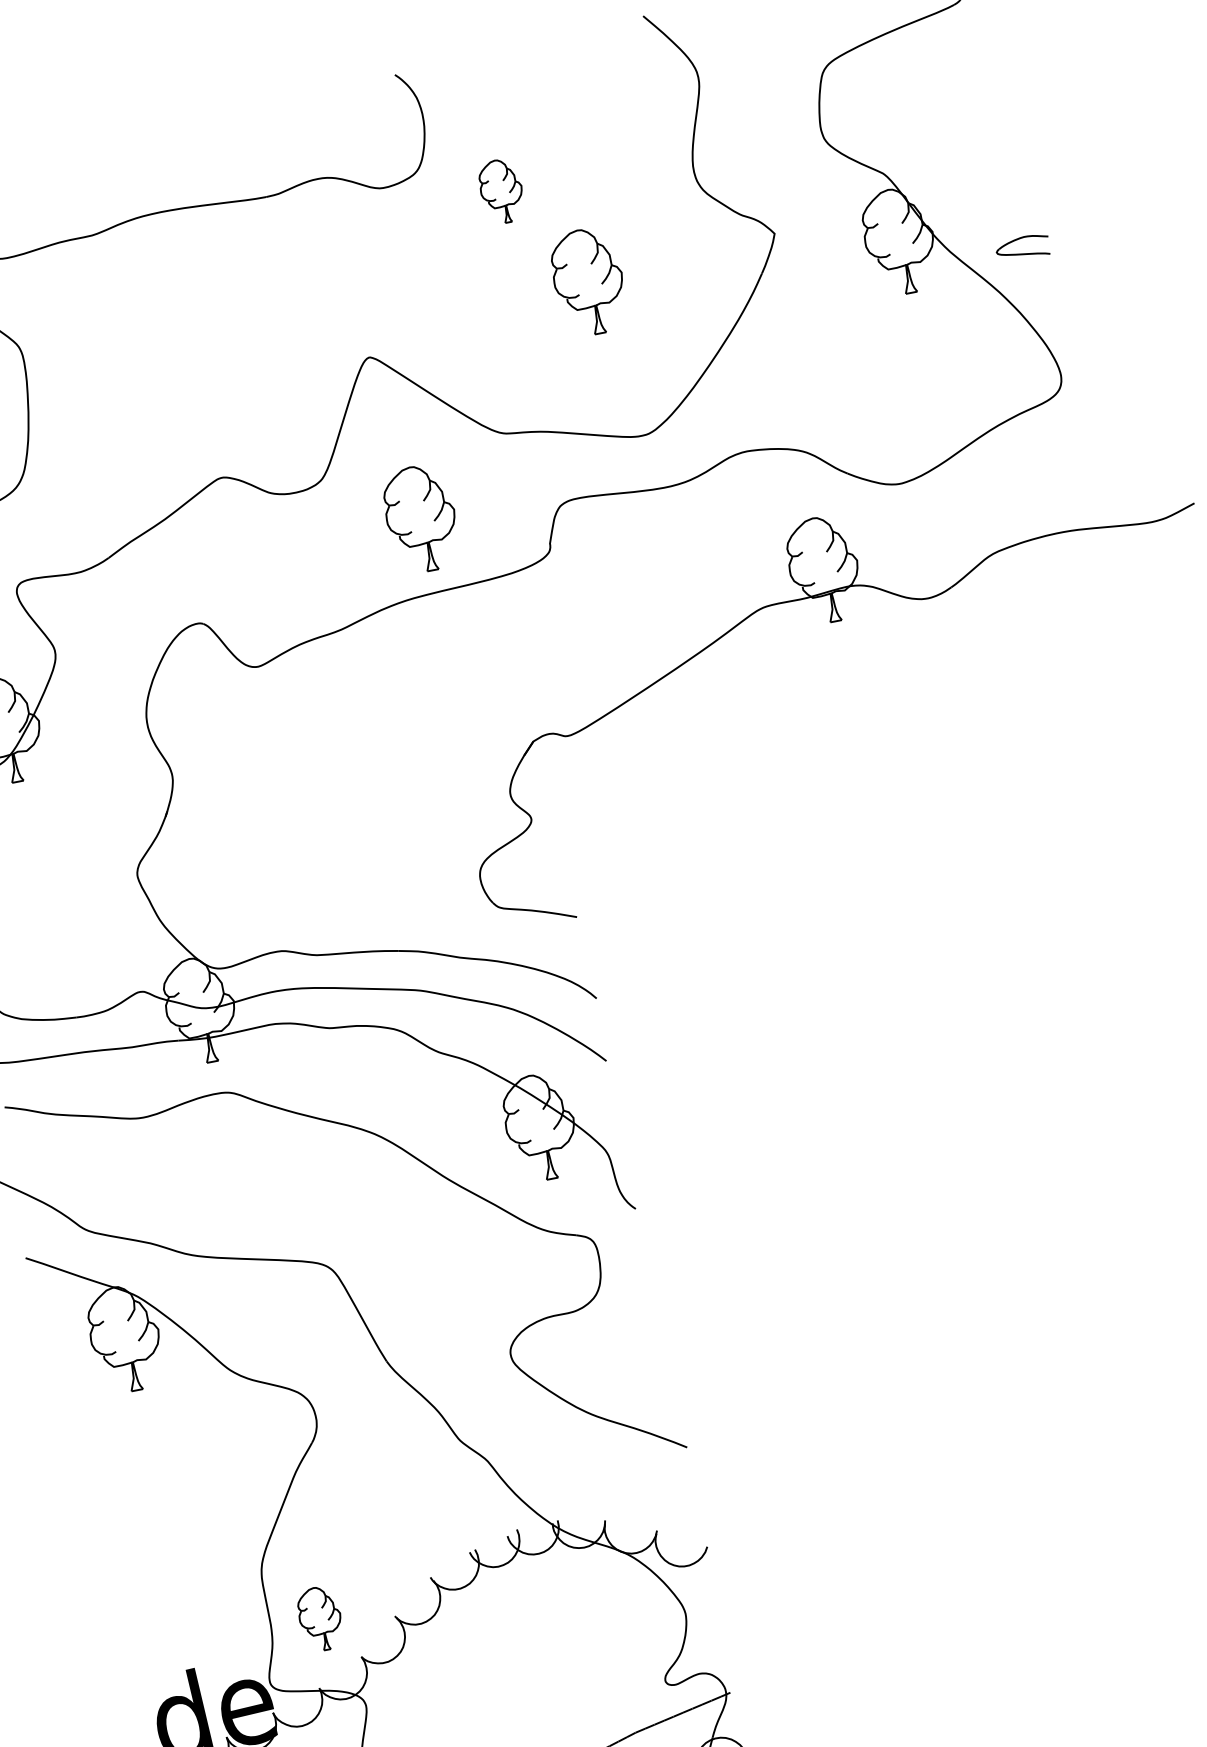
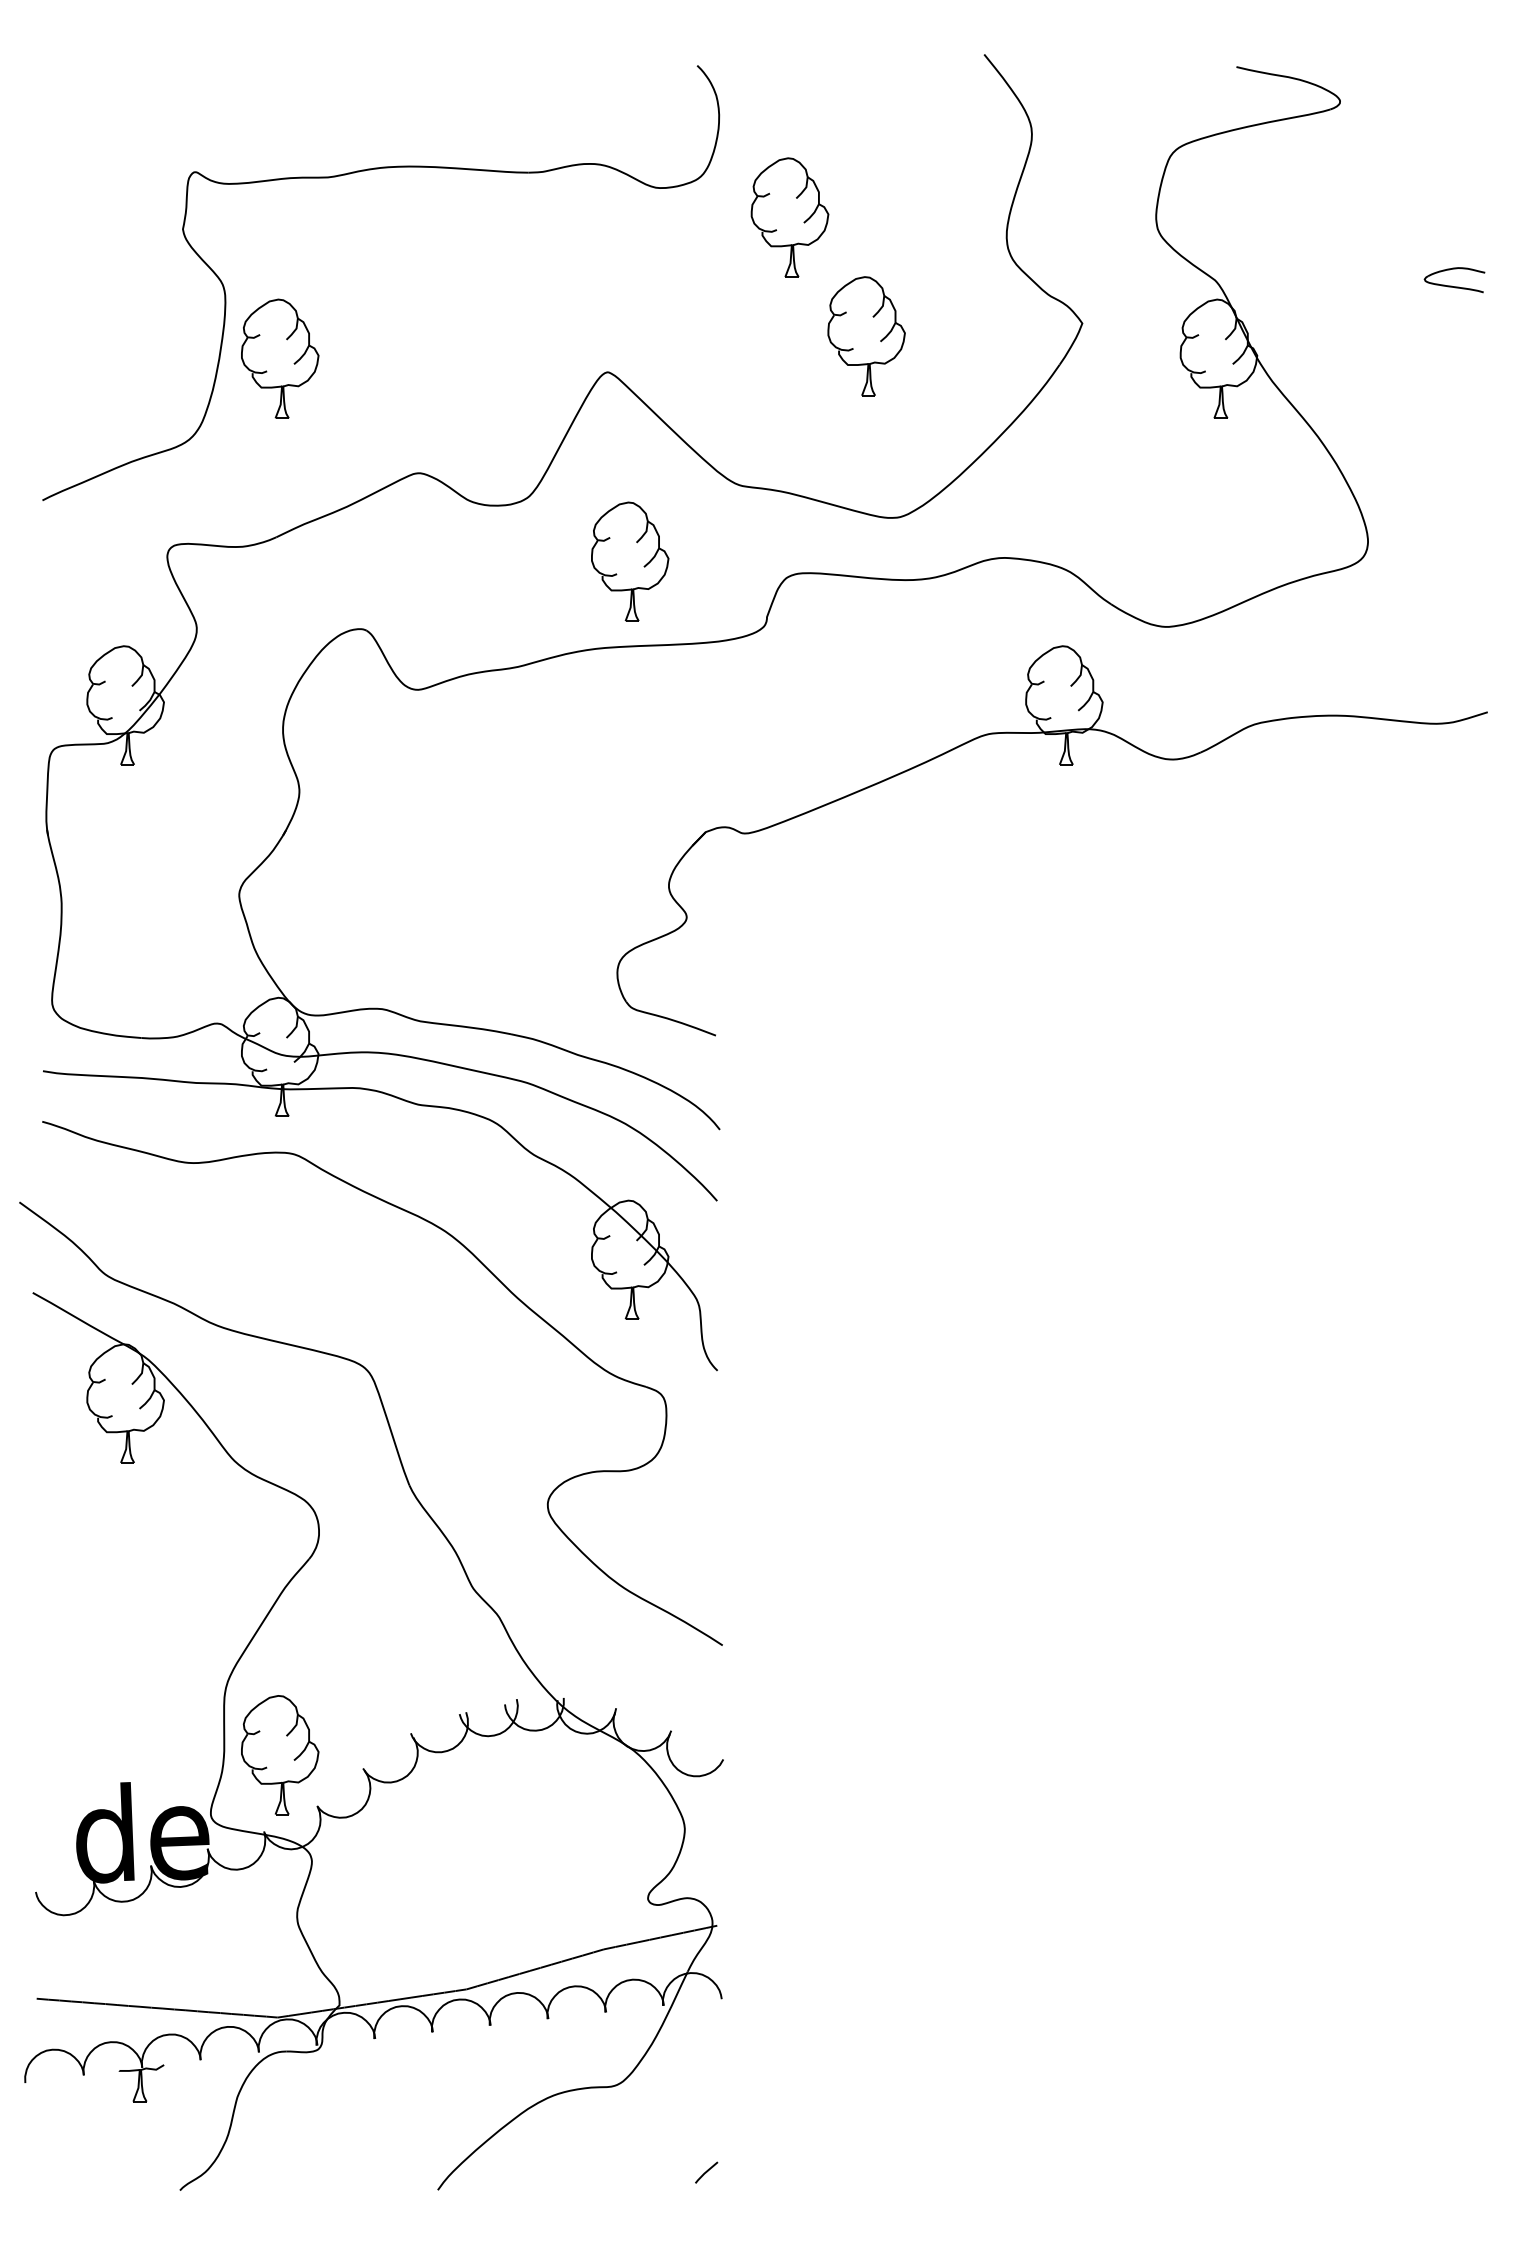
part: (501, 191) -> (789, 217), size x1.67
part: (1022, 248) -> (1454, 280), moved
part: (81, 401) -> (280, 358), added
part: (320, 1619) -> (280, 1755), size x1.67

